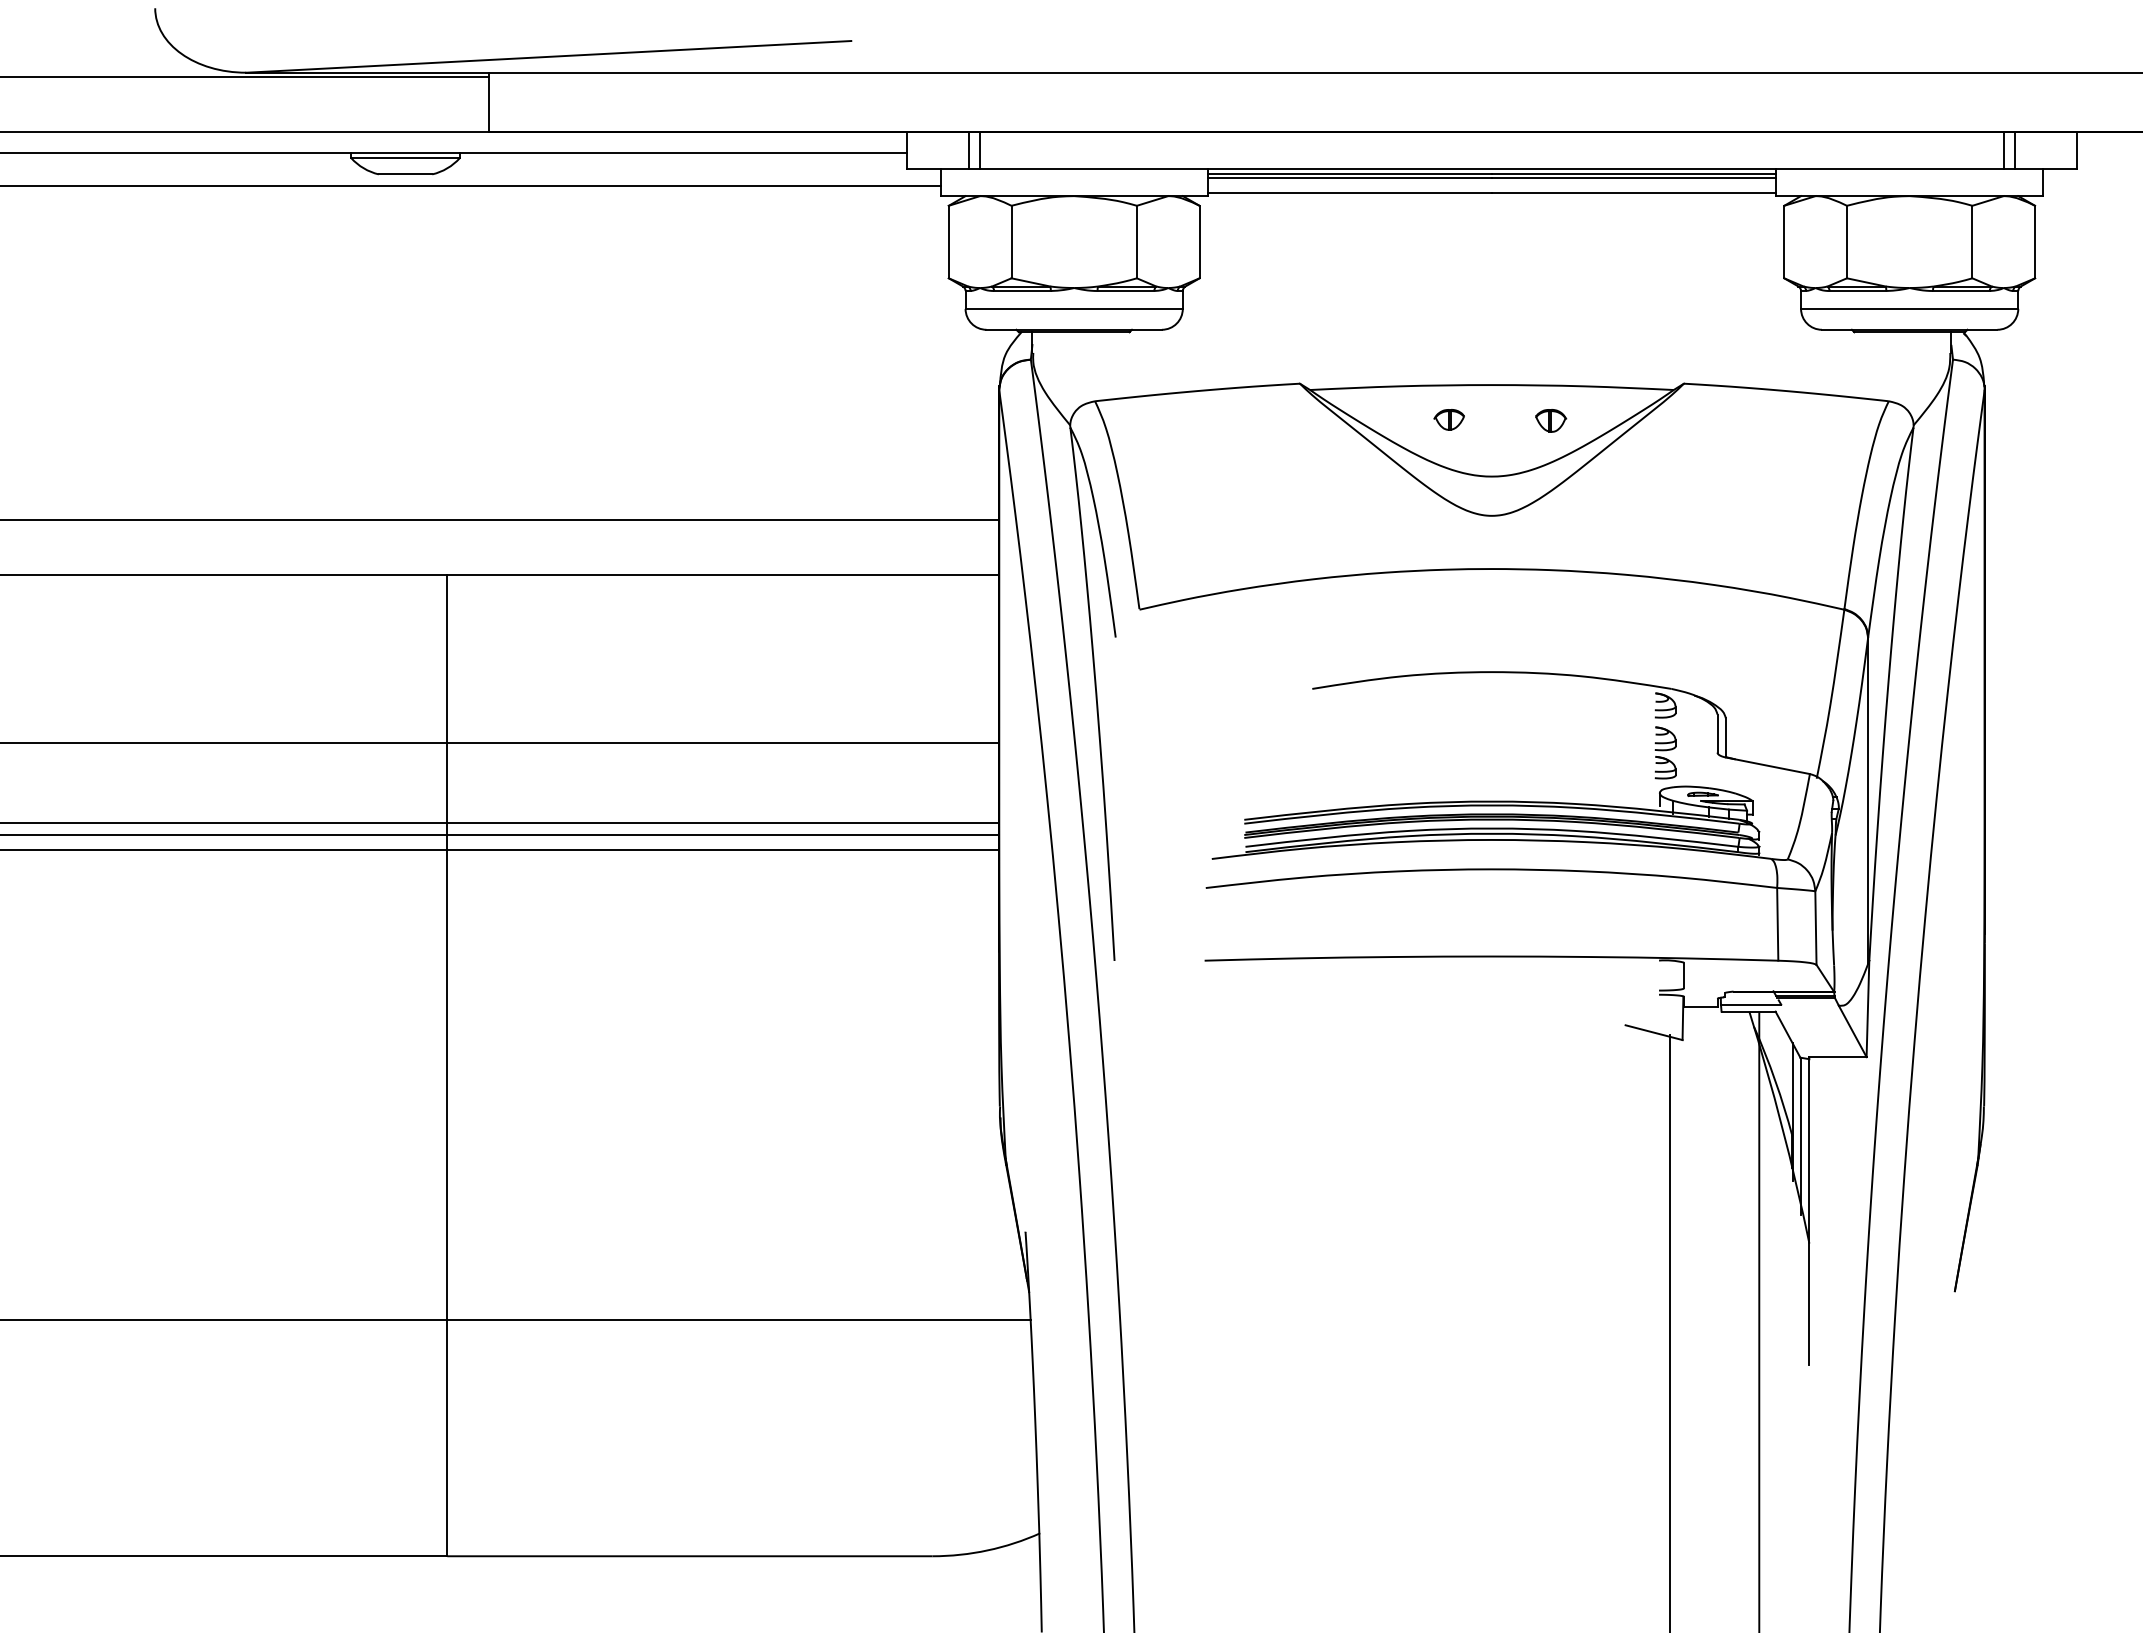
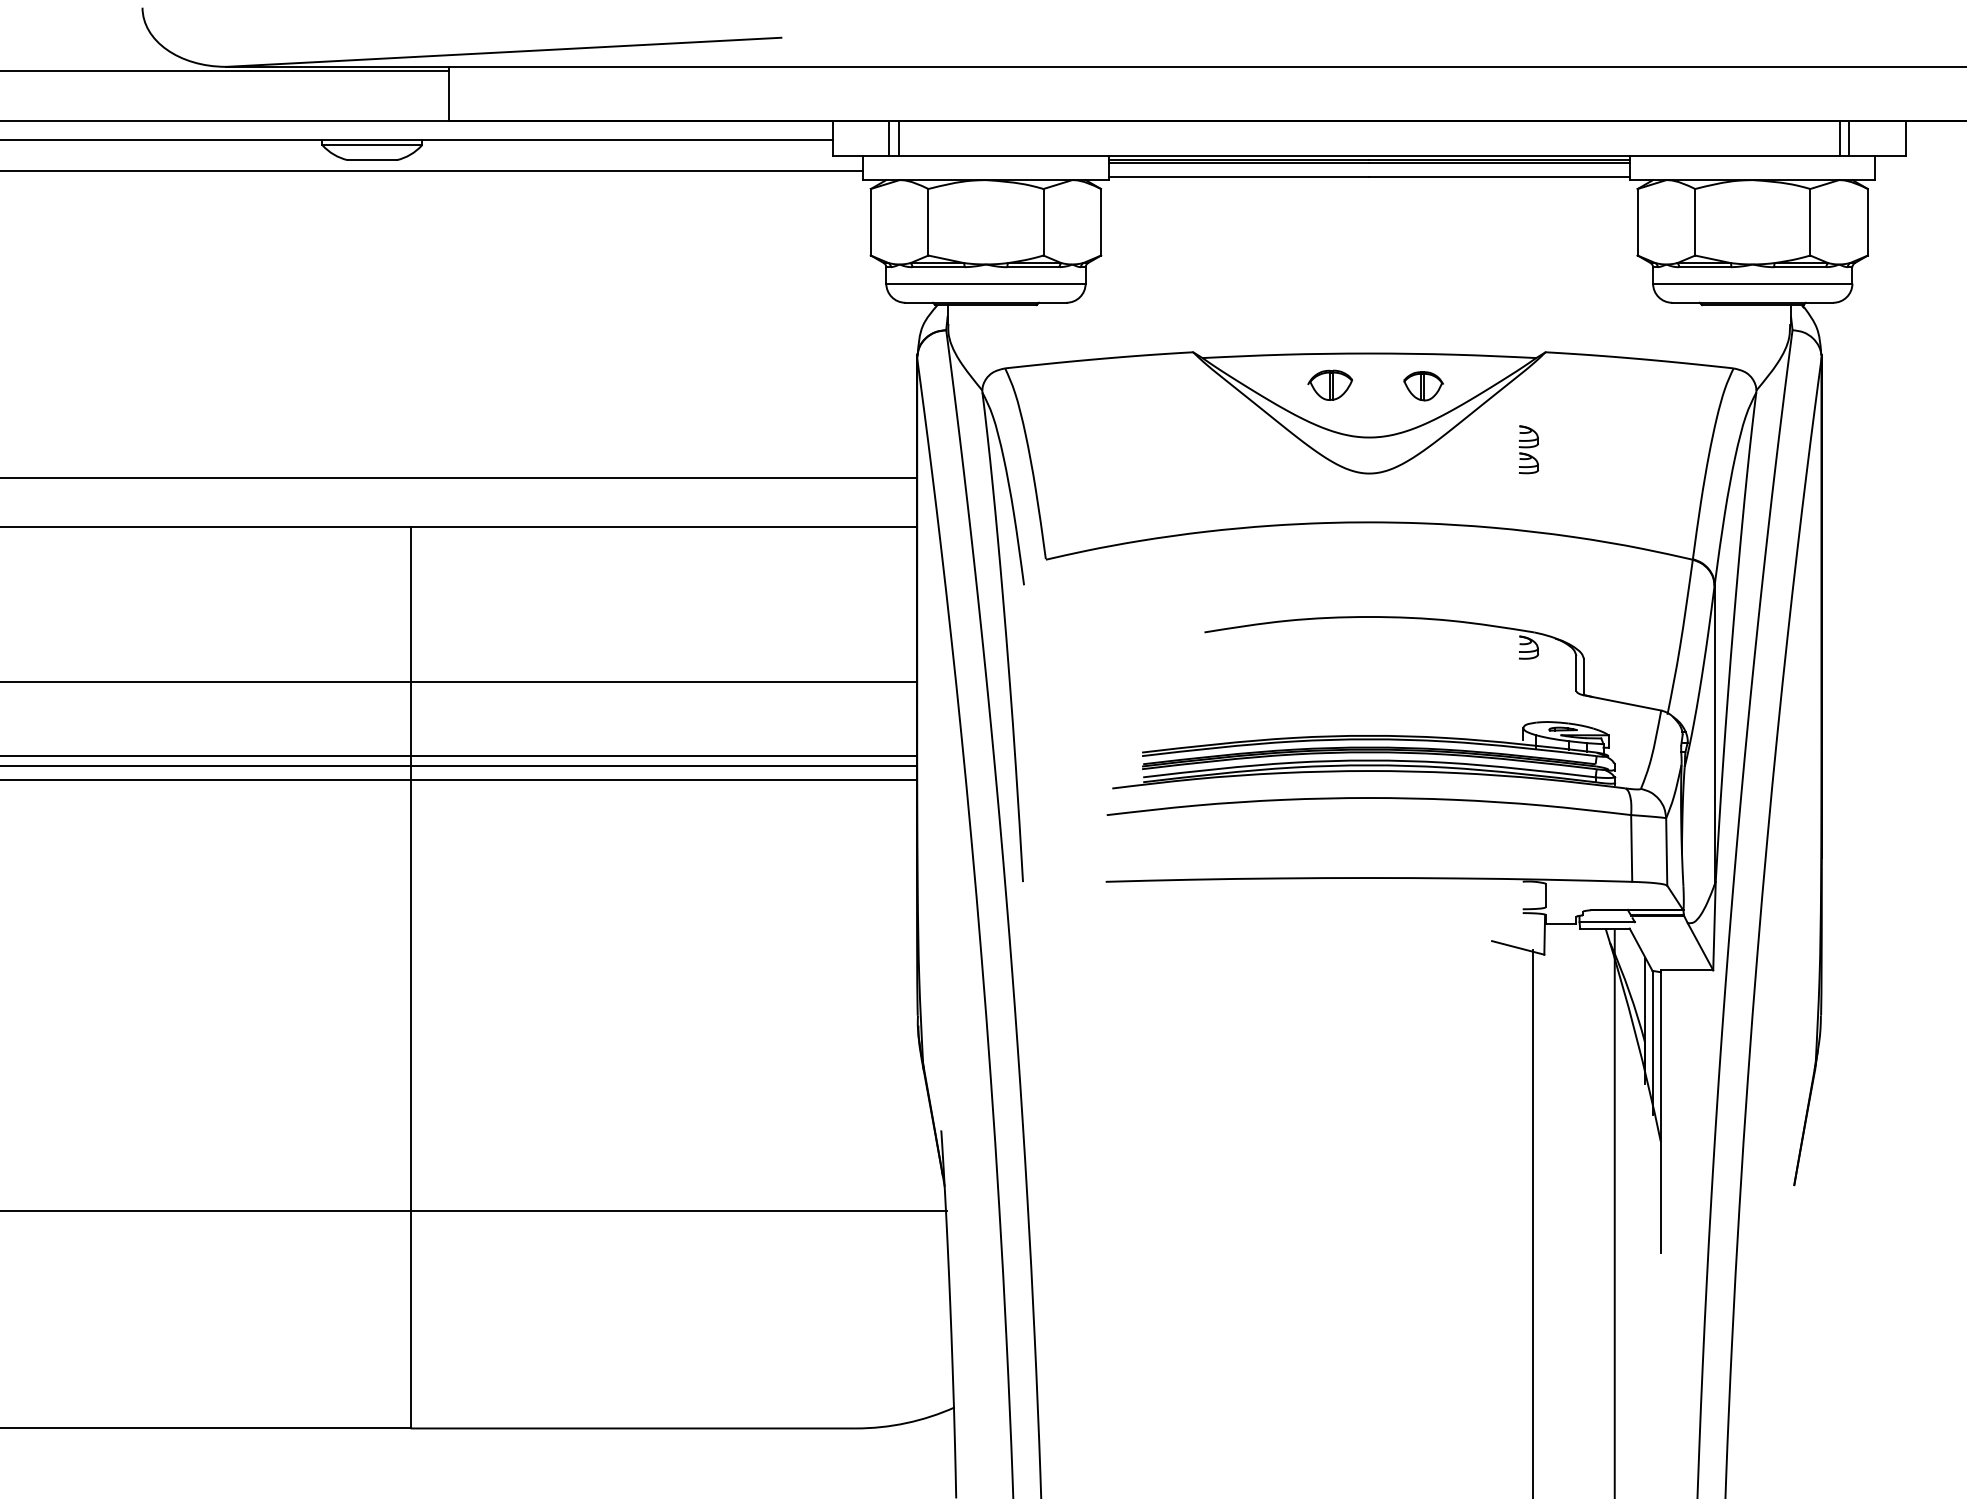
part: (1448, 419) -> (1329, 385), size x1.6
part: (1551, 420) -> (1424, 386), size x1.4
part: (1665, 752) -> (1528, 449), moved

